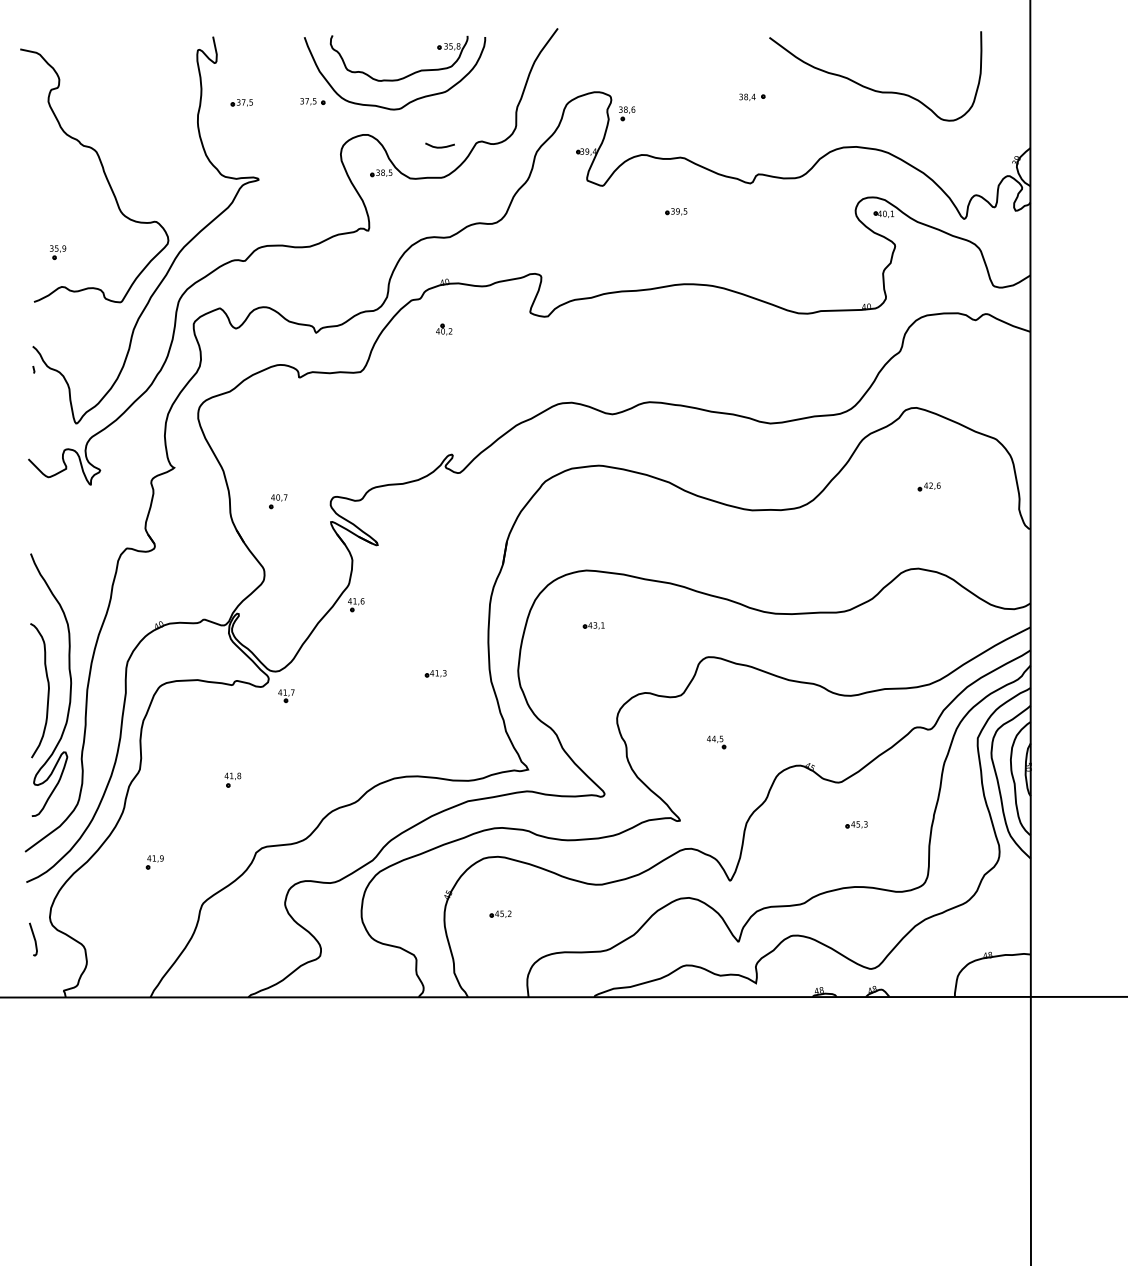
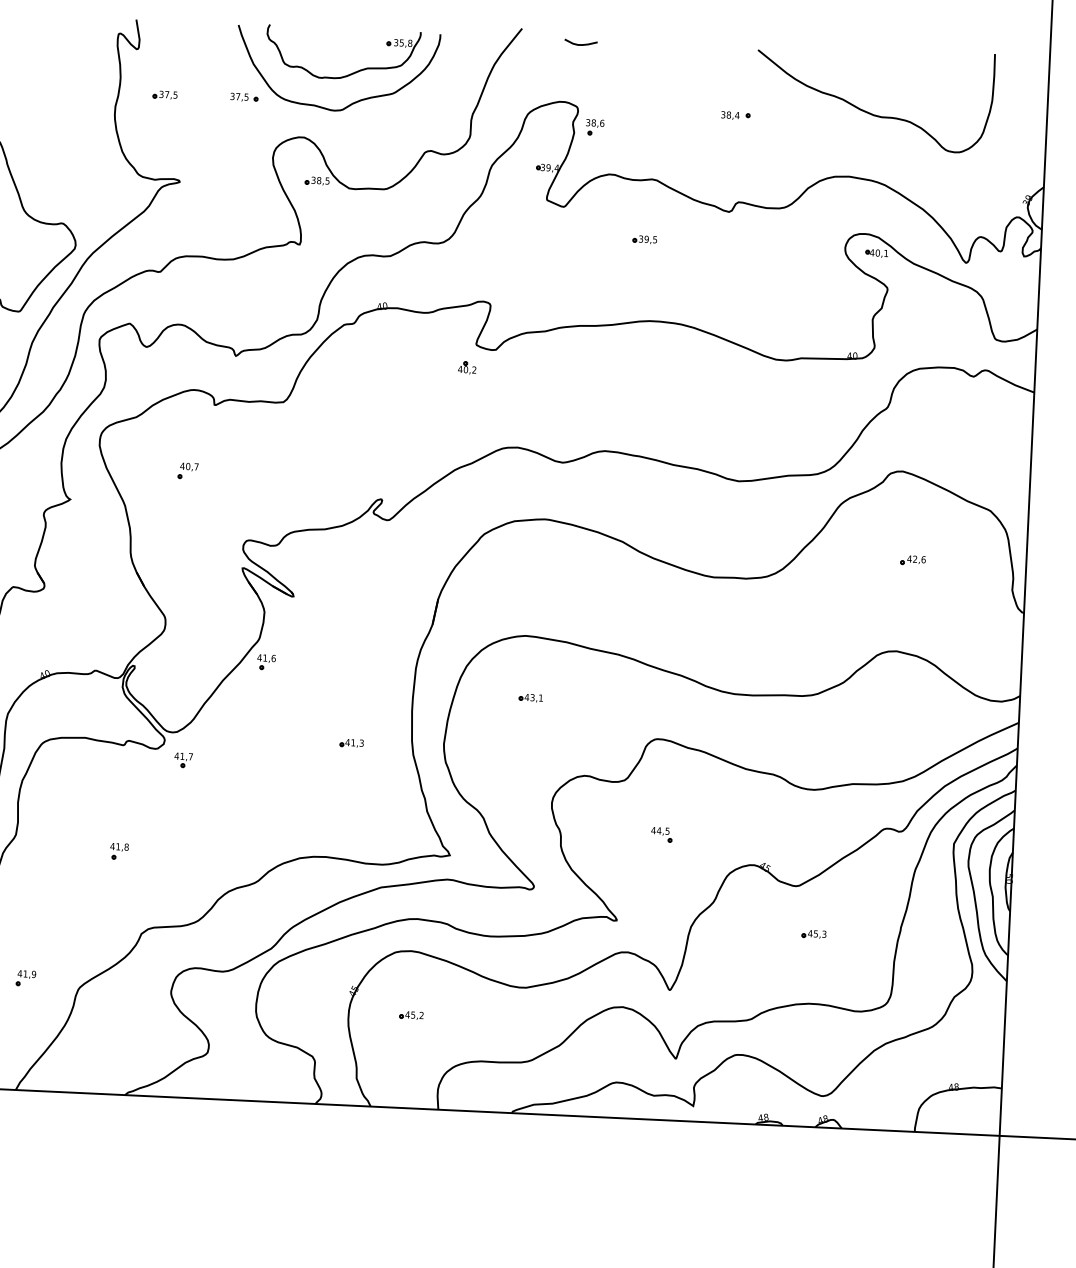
curve: (439, 146) -> (580, 43), moved
part: (444, 329) -> (467, 367), moved
part: (278, 501) -> (188, 470), moved
part: (154, 862) -> (25, 978), moved

